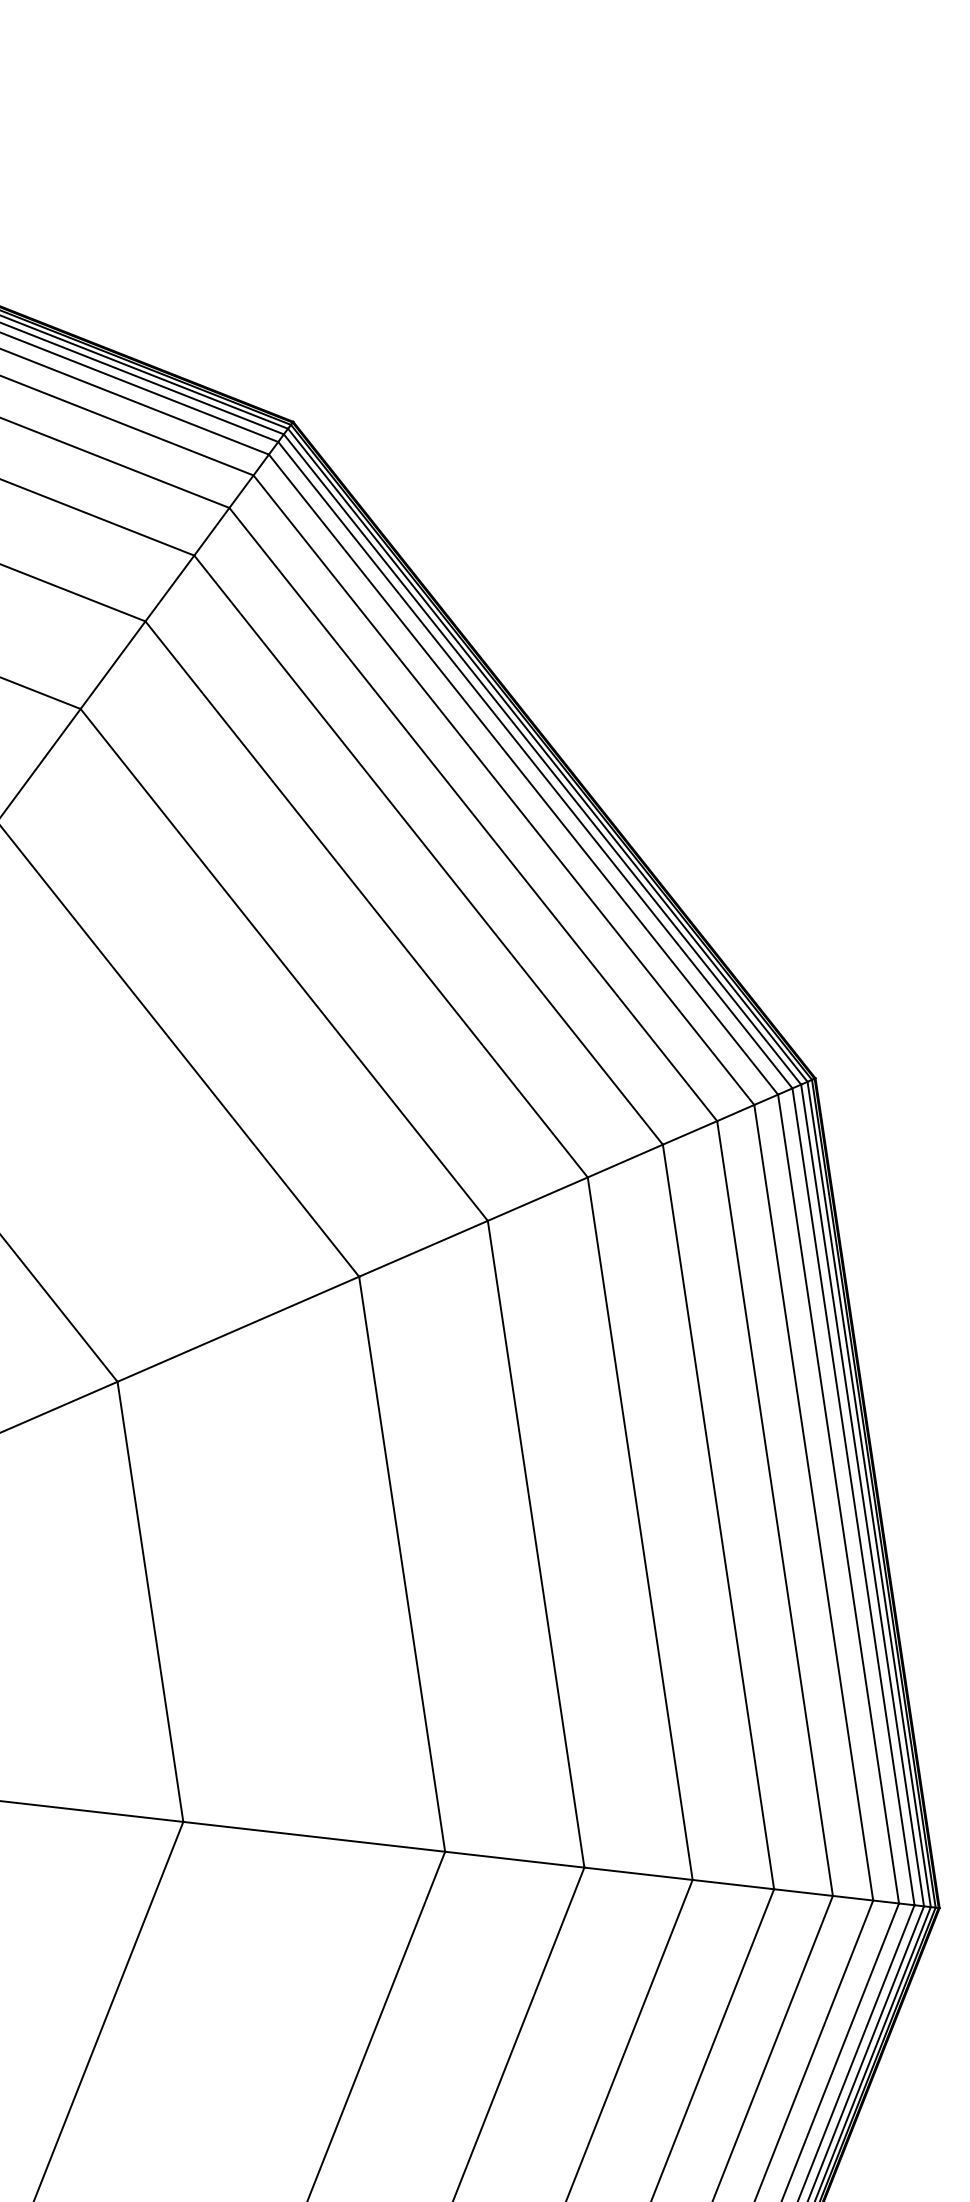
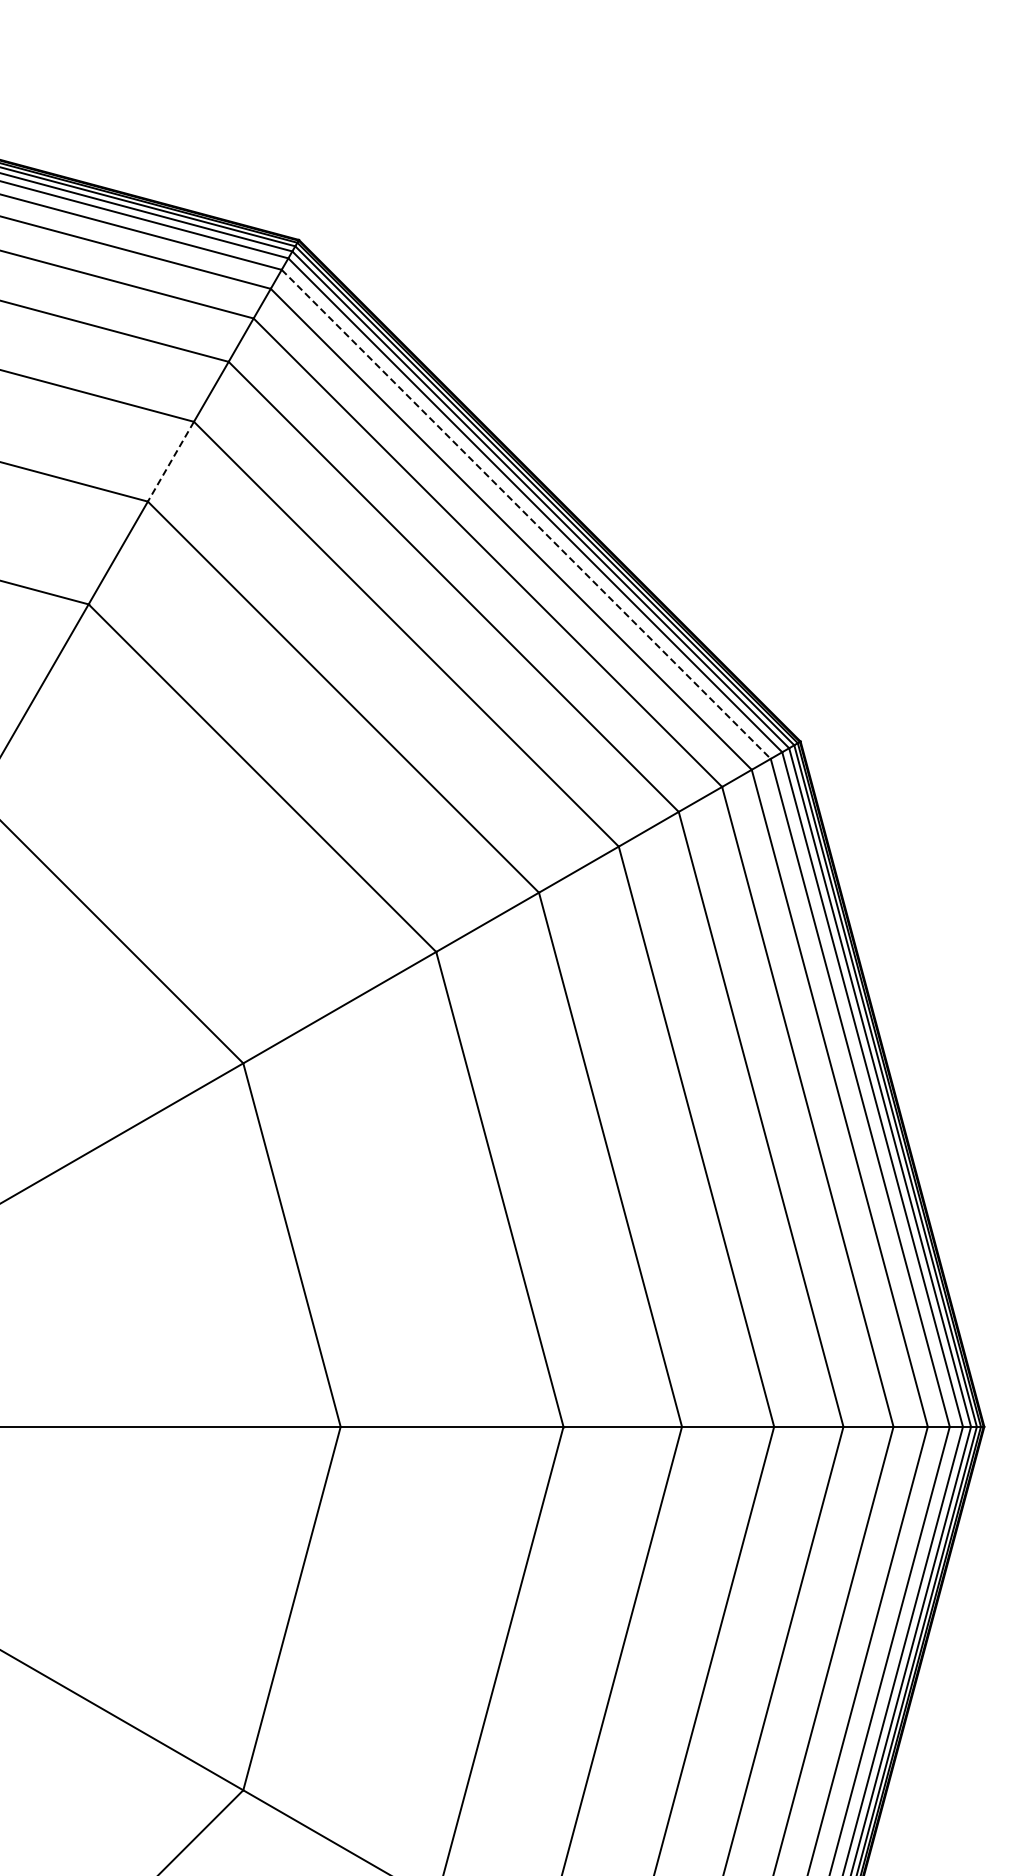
line: (112, 666) -> (170, 462), solid -> dashed
line: (523, 774) -> (526, 514), solid -> dashed

